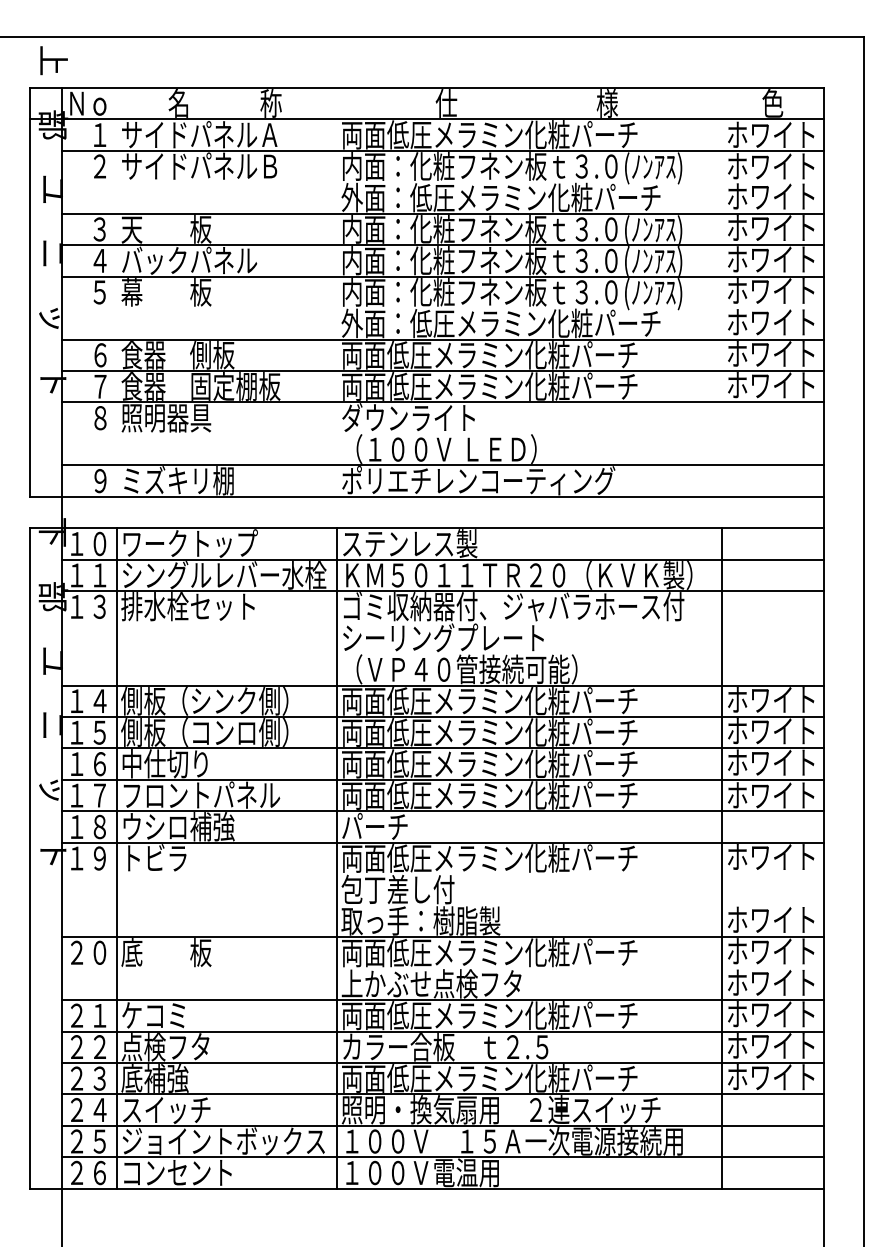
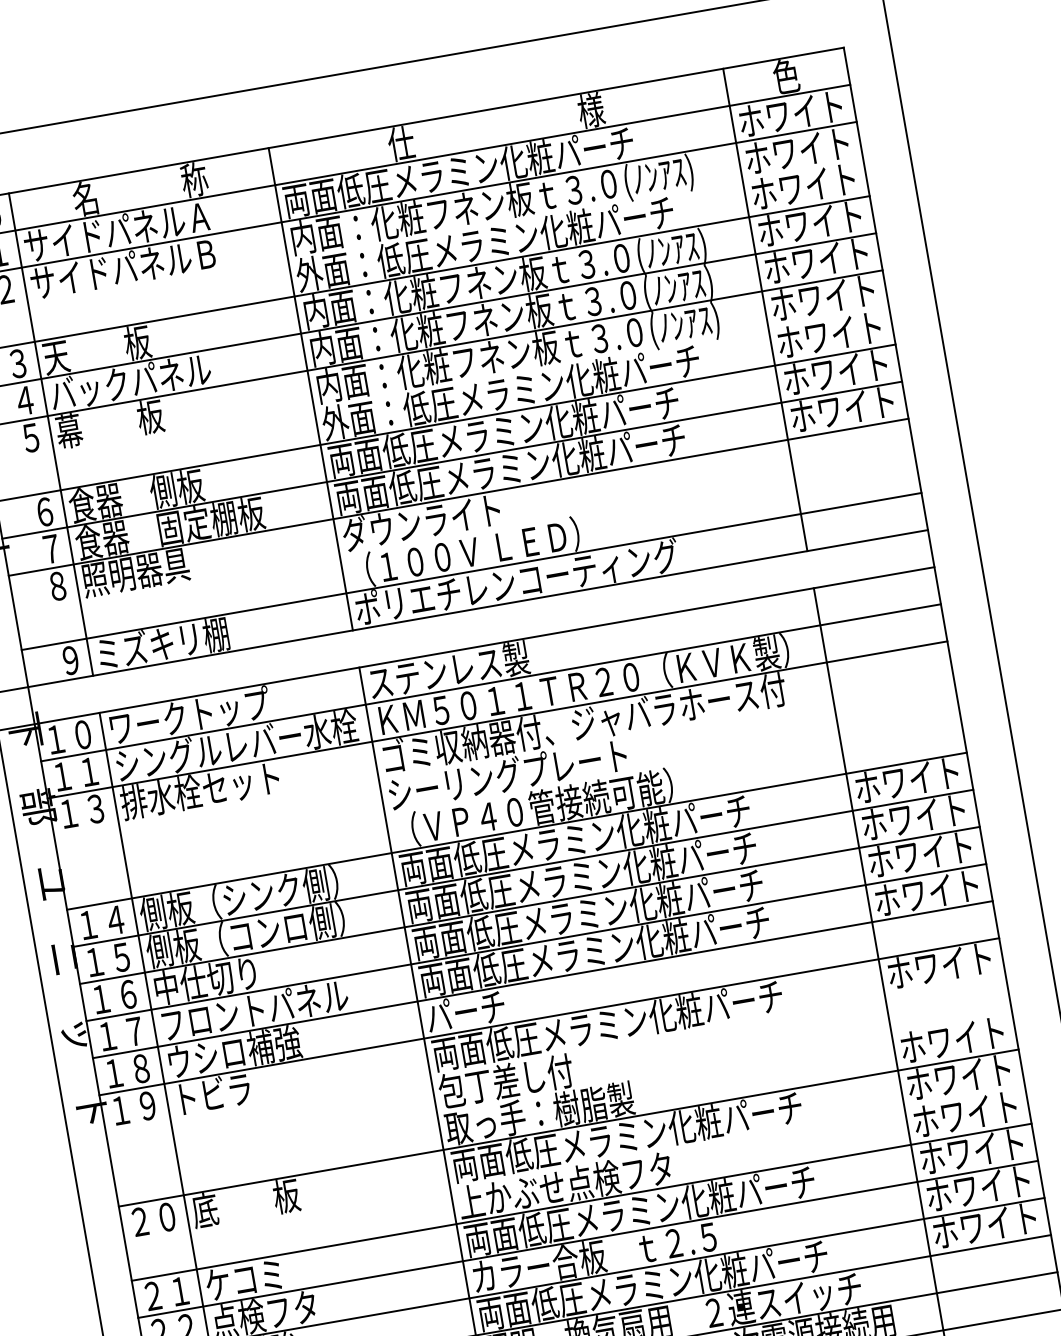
line: (116, 291) -> (50, 433), added
line: (336, 291) -> (310, 388), added
line: (722, 291) -> (765, 308), added

